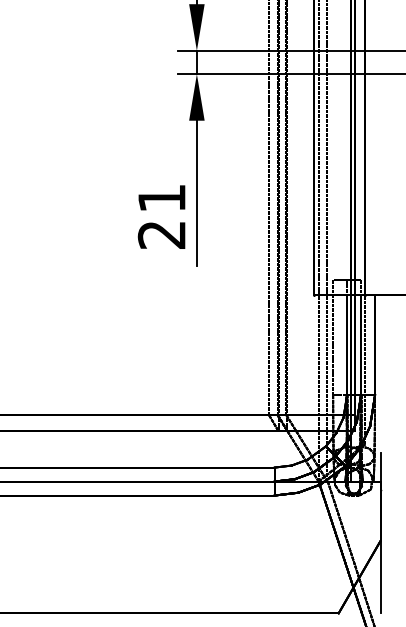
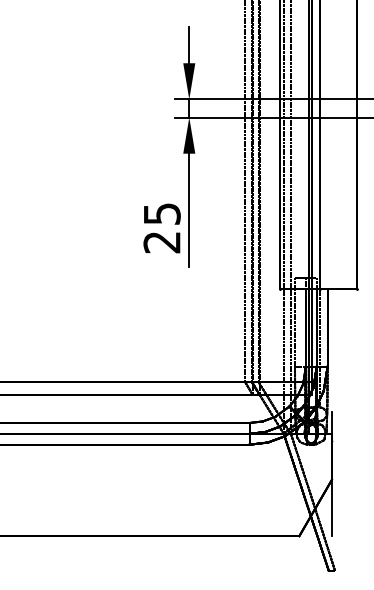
text: (162, 197) -> (162, 213), 21 -> 25

